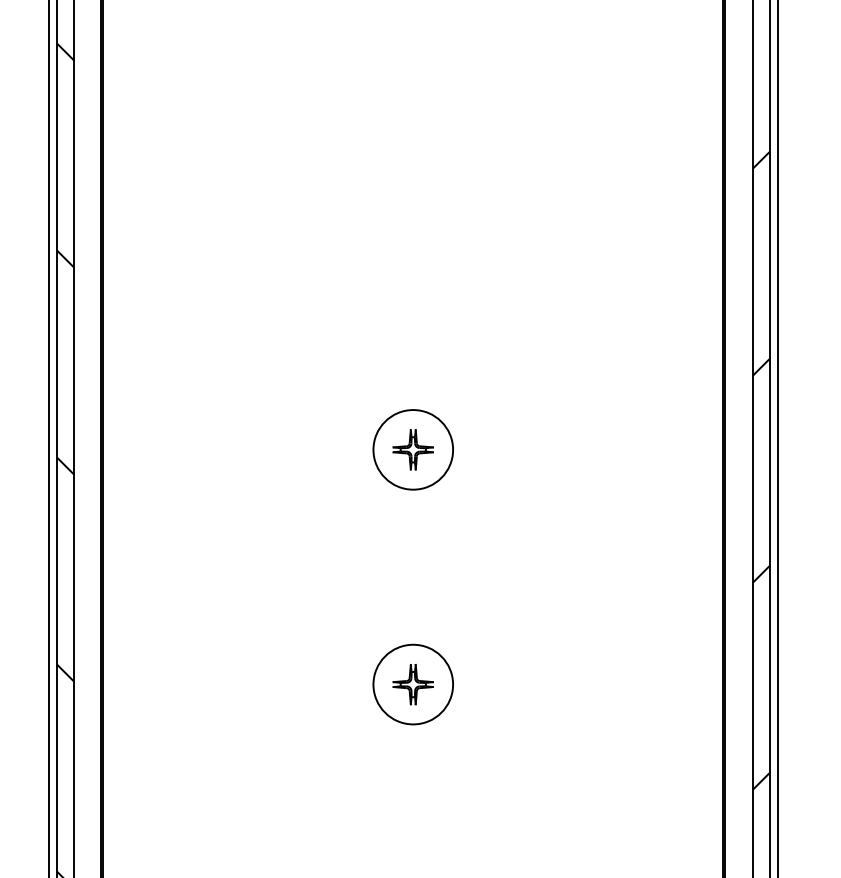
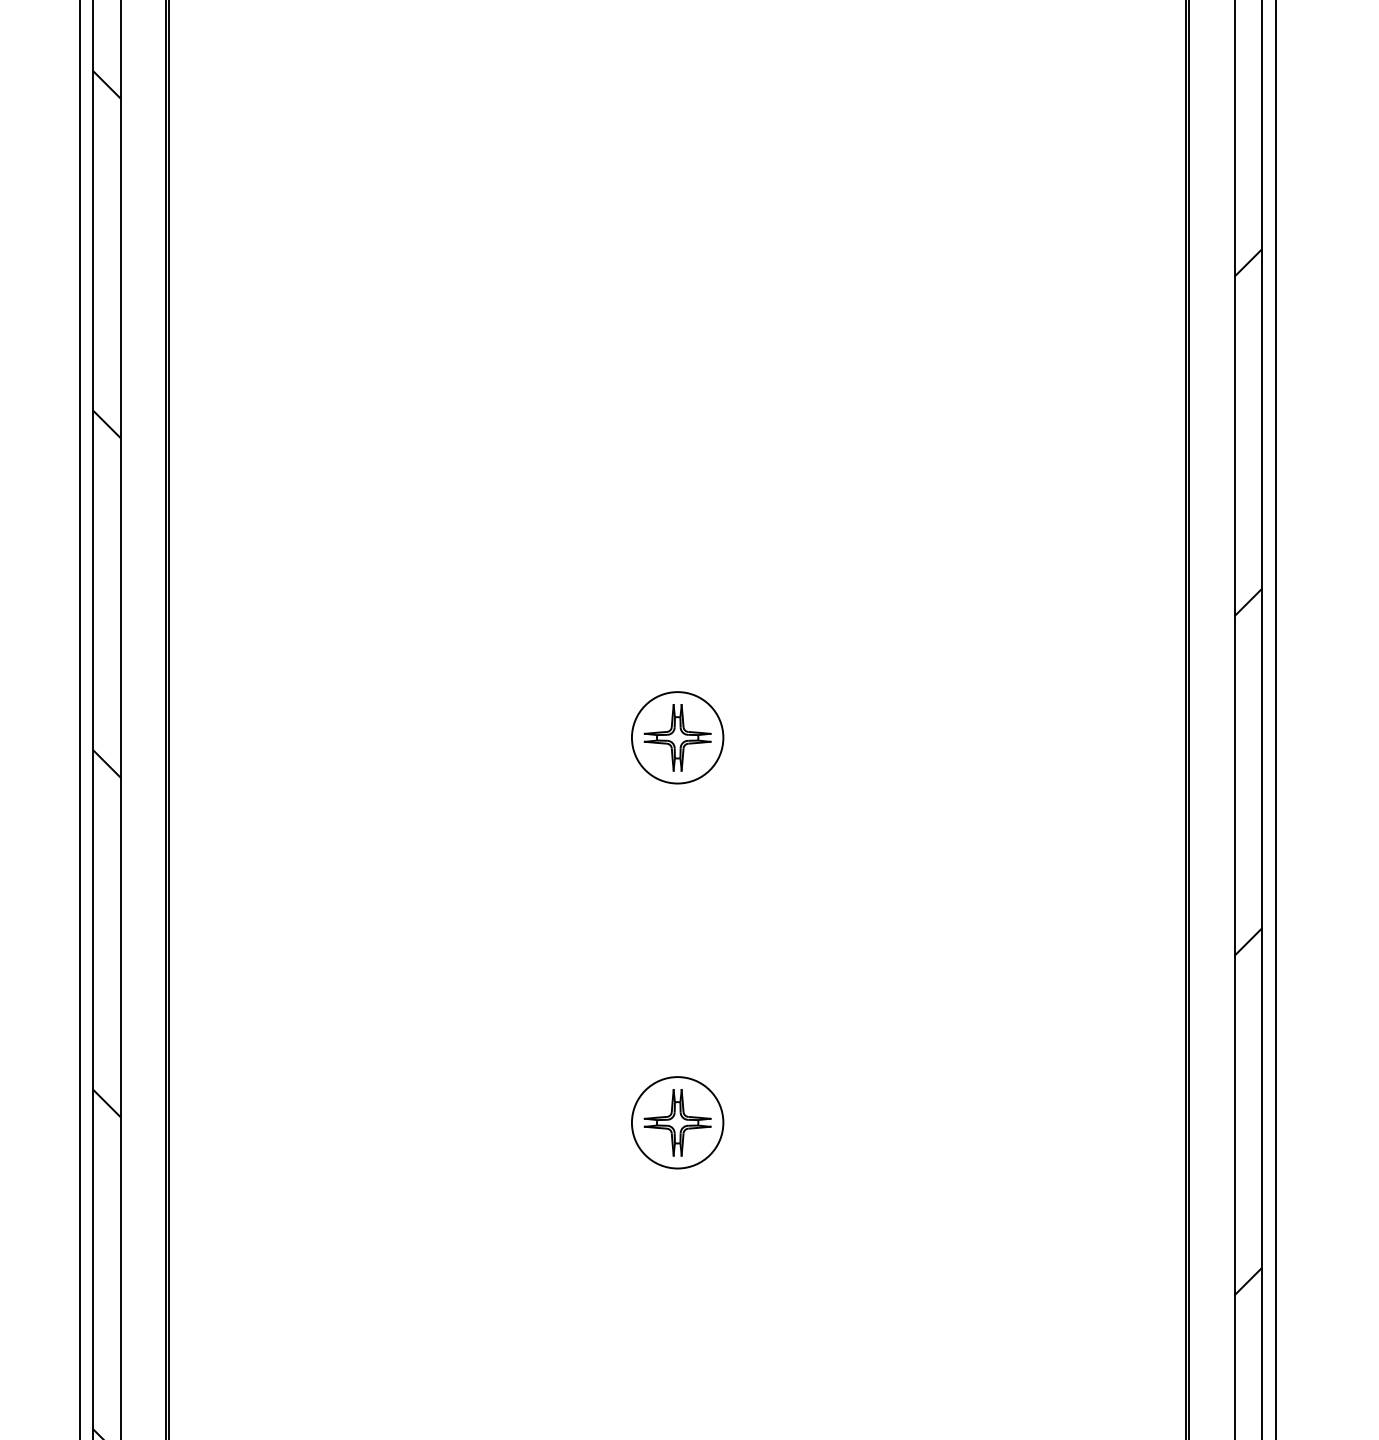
circle: (413, 449) -> (678, 737), size x0.7
circle: (413, 684) -> (678, 1122), size x0.7

